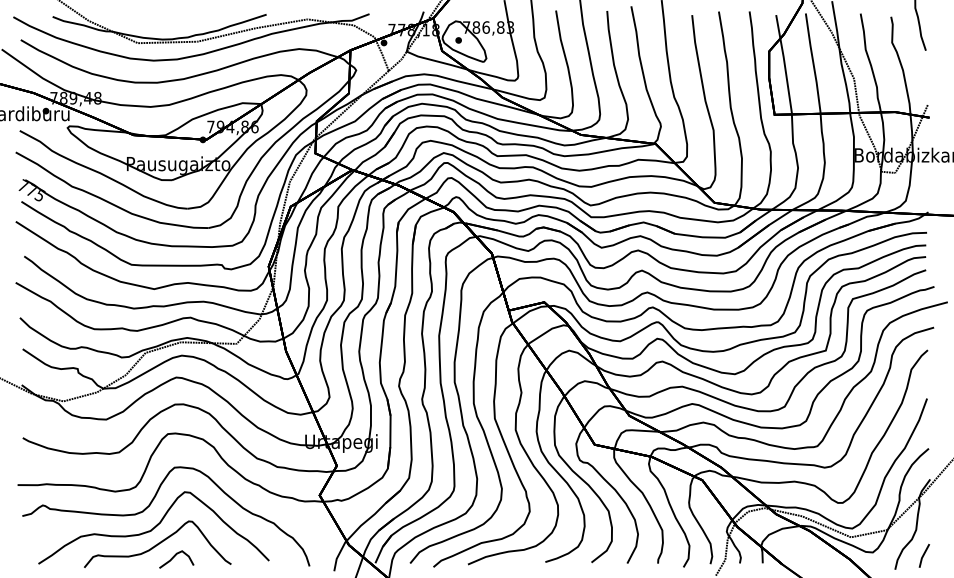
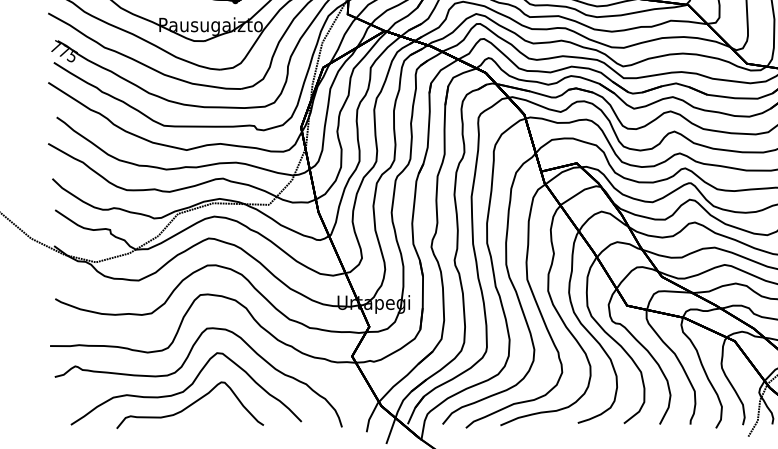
part: (176, 559) -> (208, 420), removed

